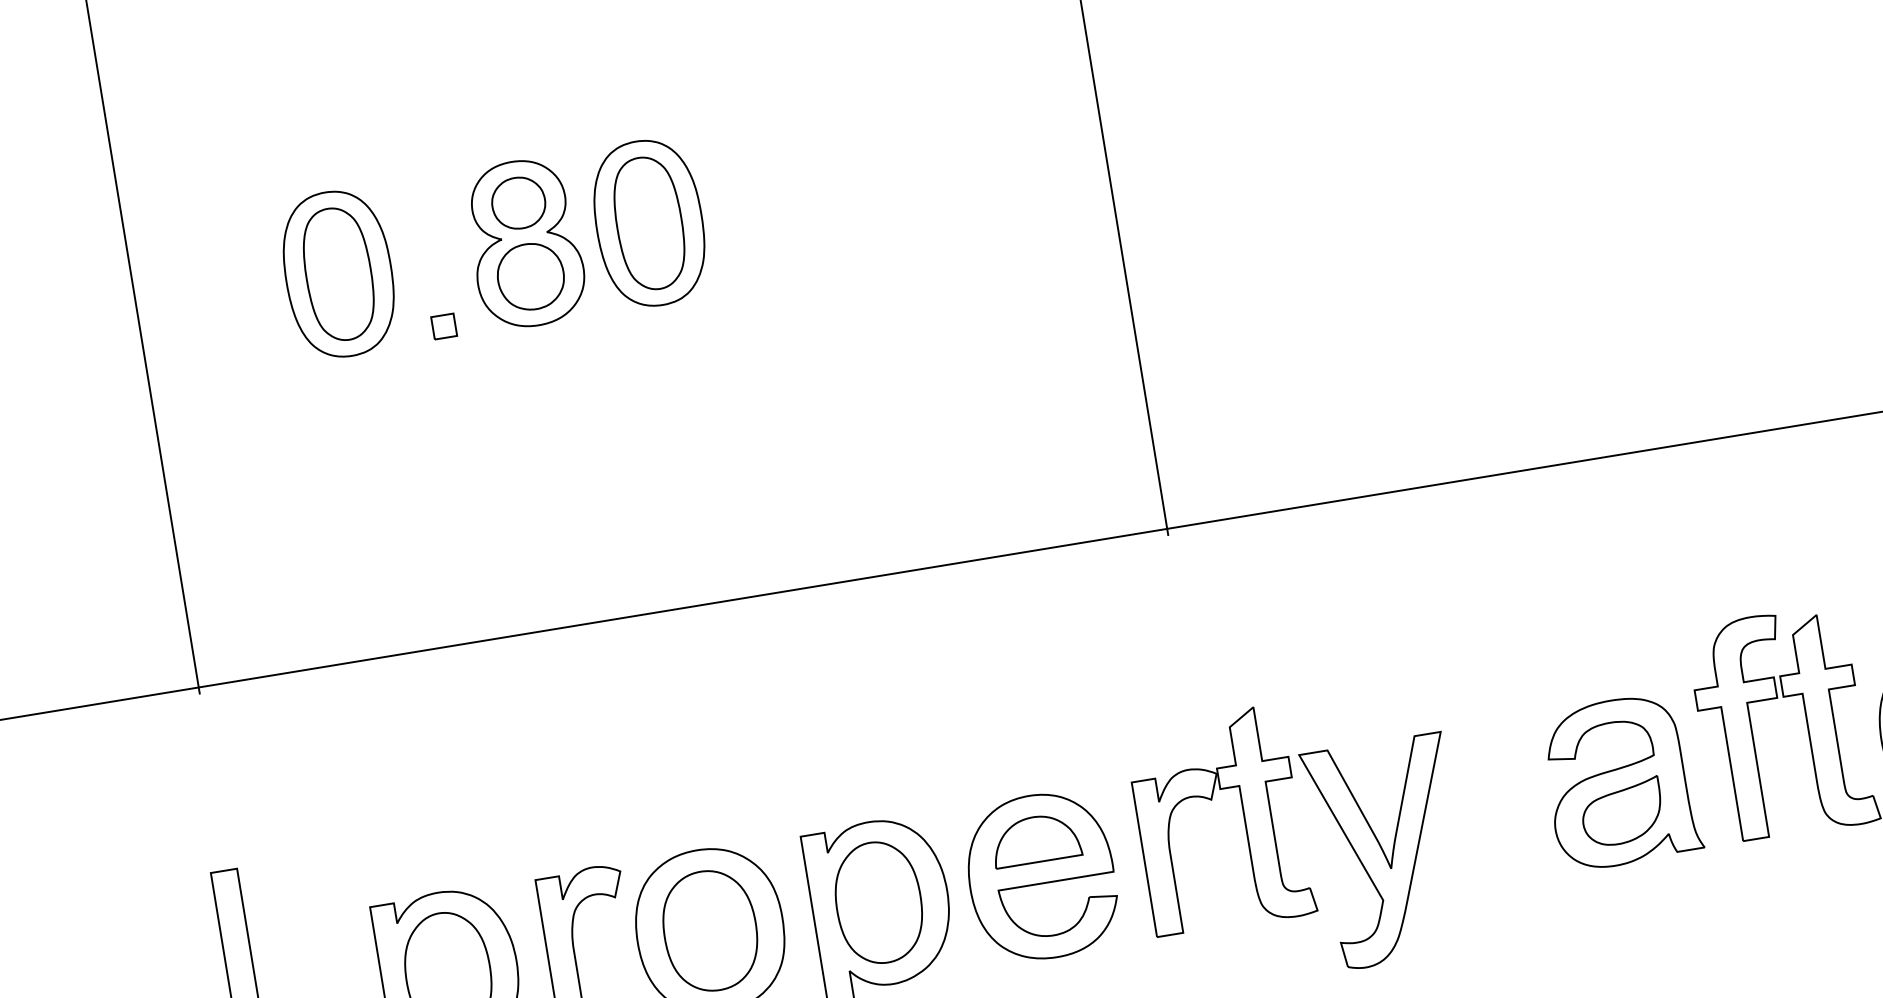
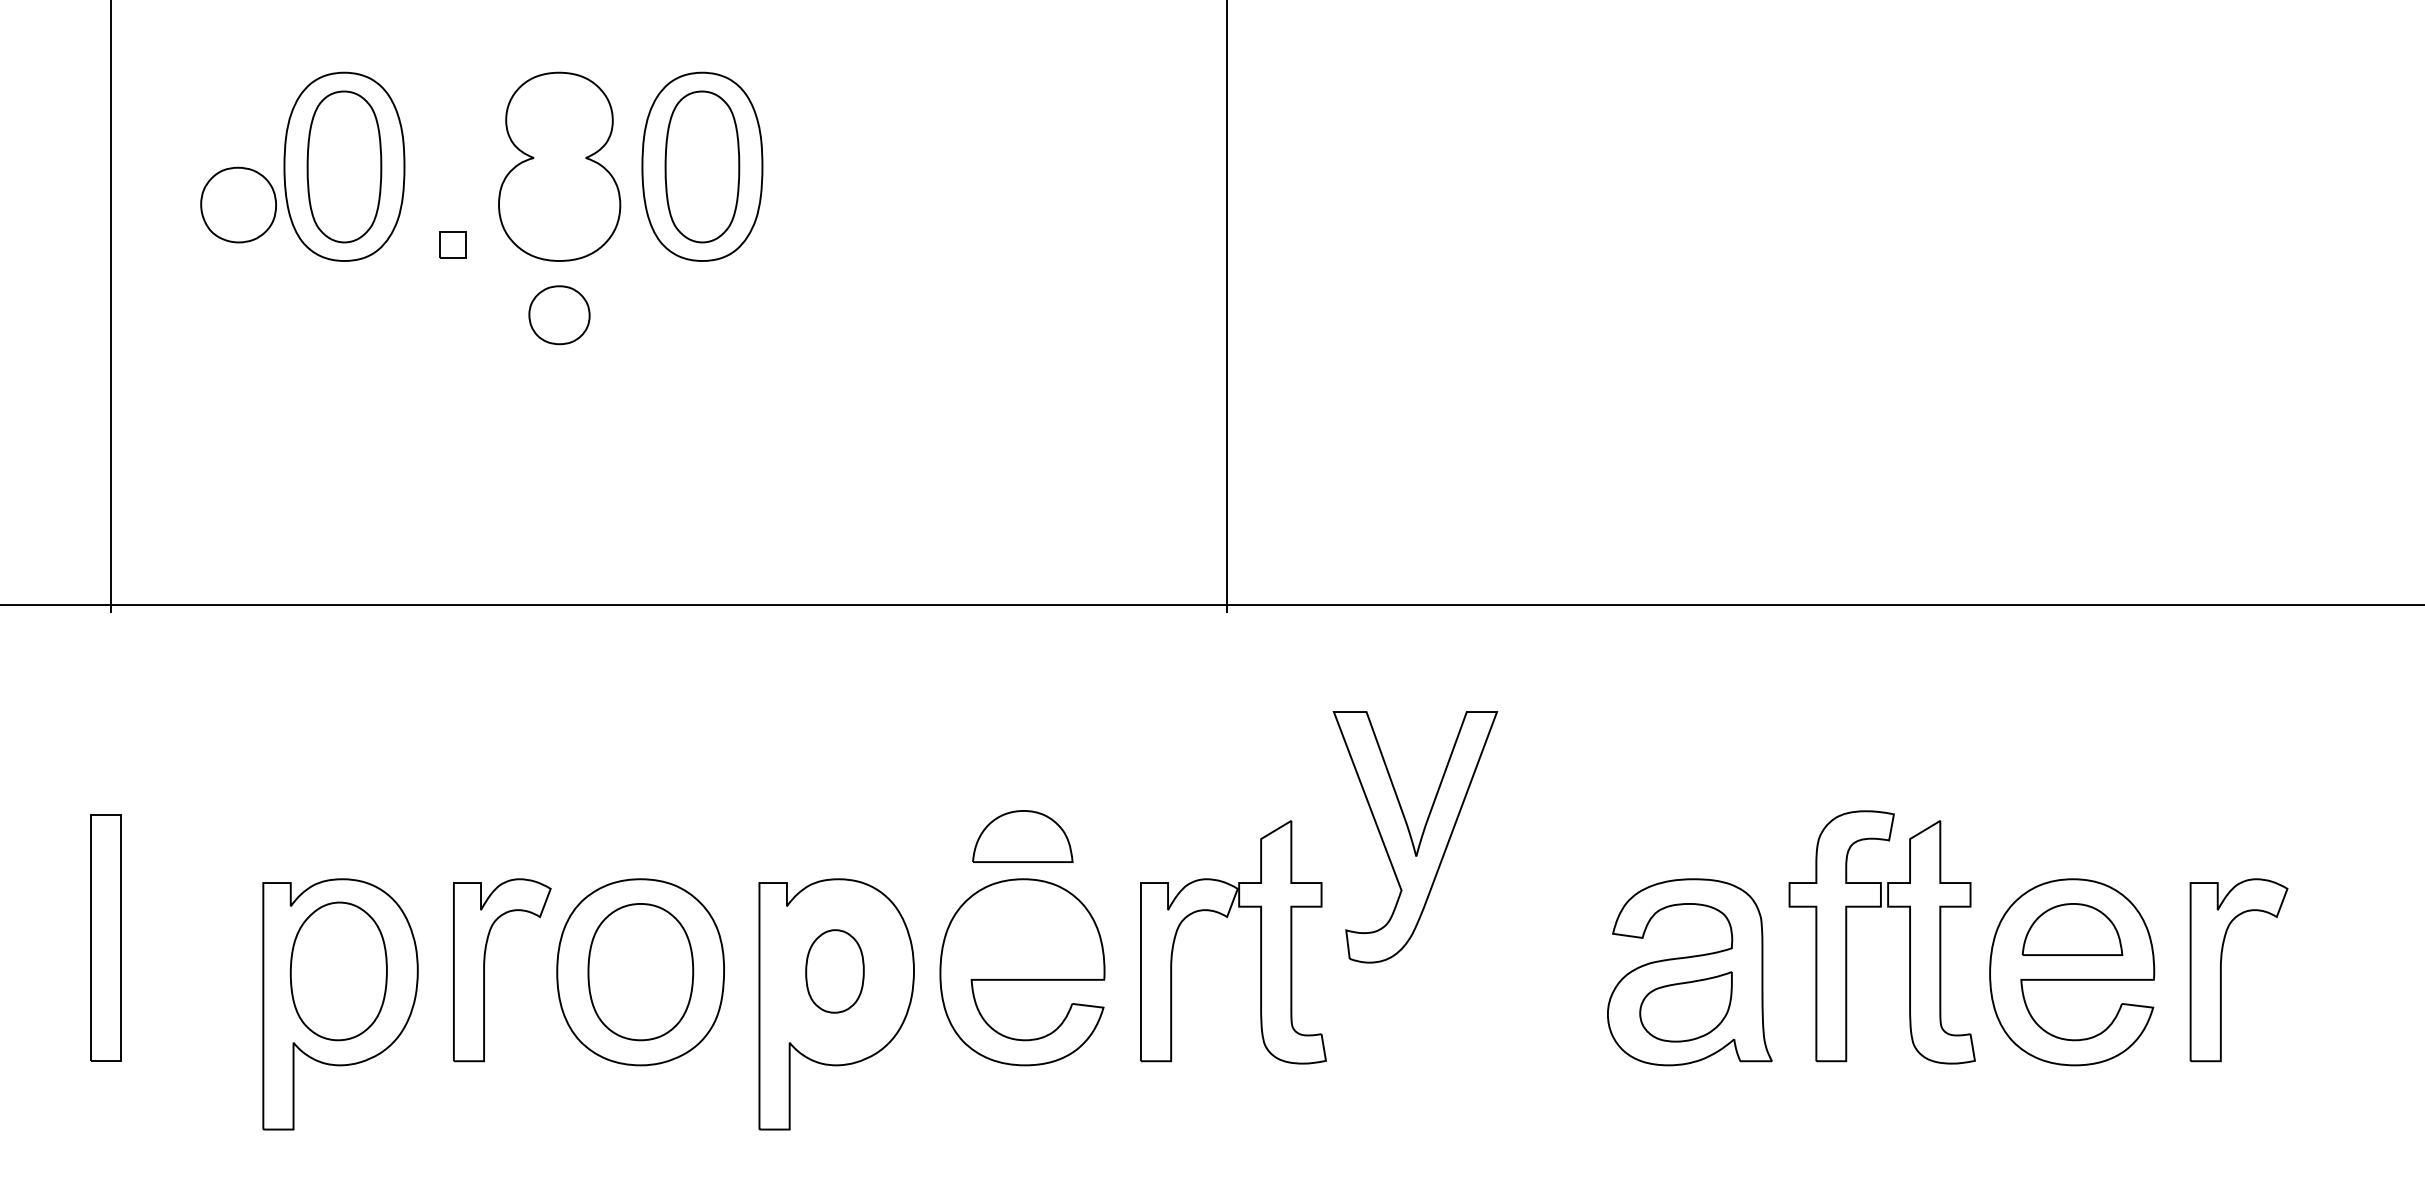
part: (518, 203) -> (559, 315), moved
part: (530, 276) -> (238, 204), moved
part: (1035, 839) -> (1022, 836), moved
part: (1387, 852) -> (1415, 837), moved
part: (878, 902) -> (834, 971), size x0.6

